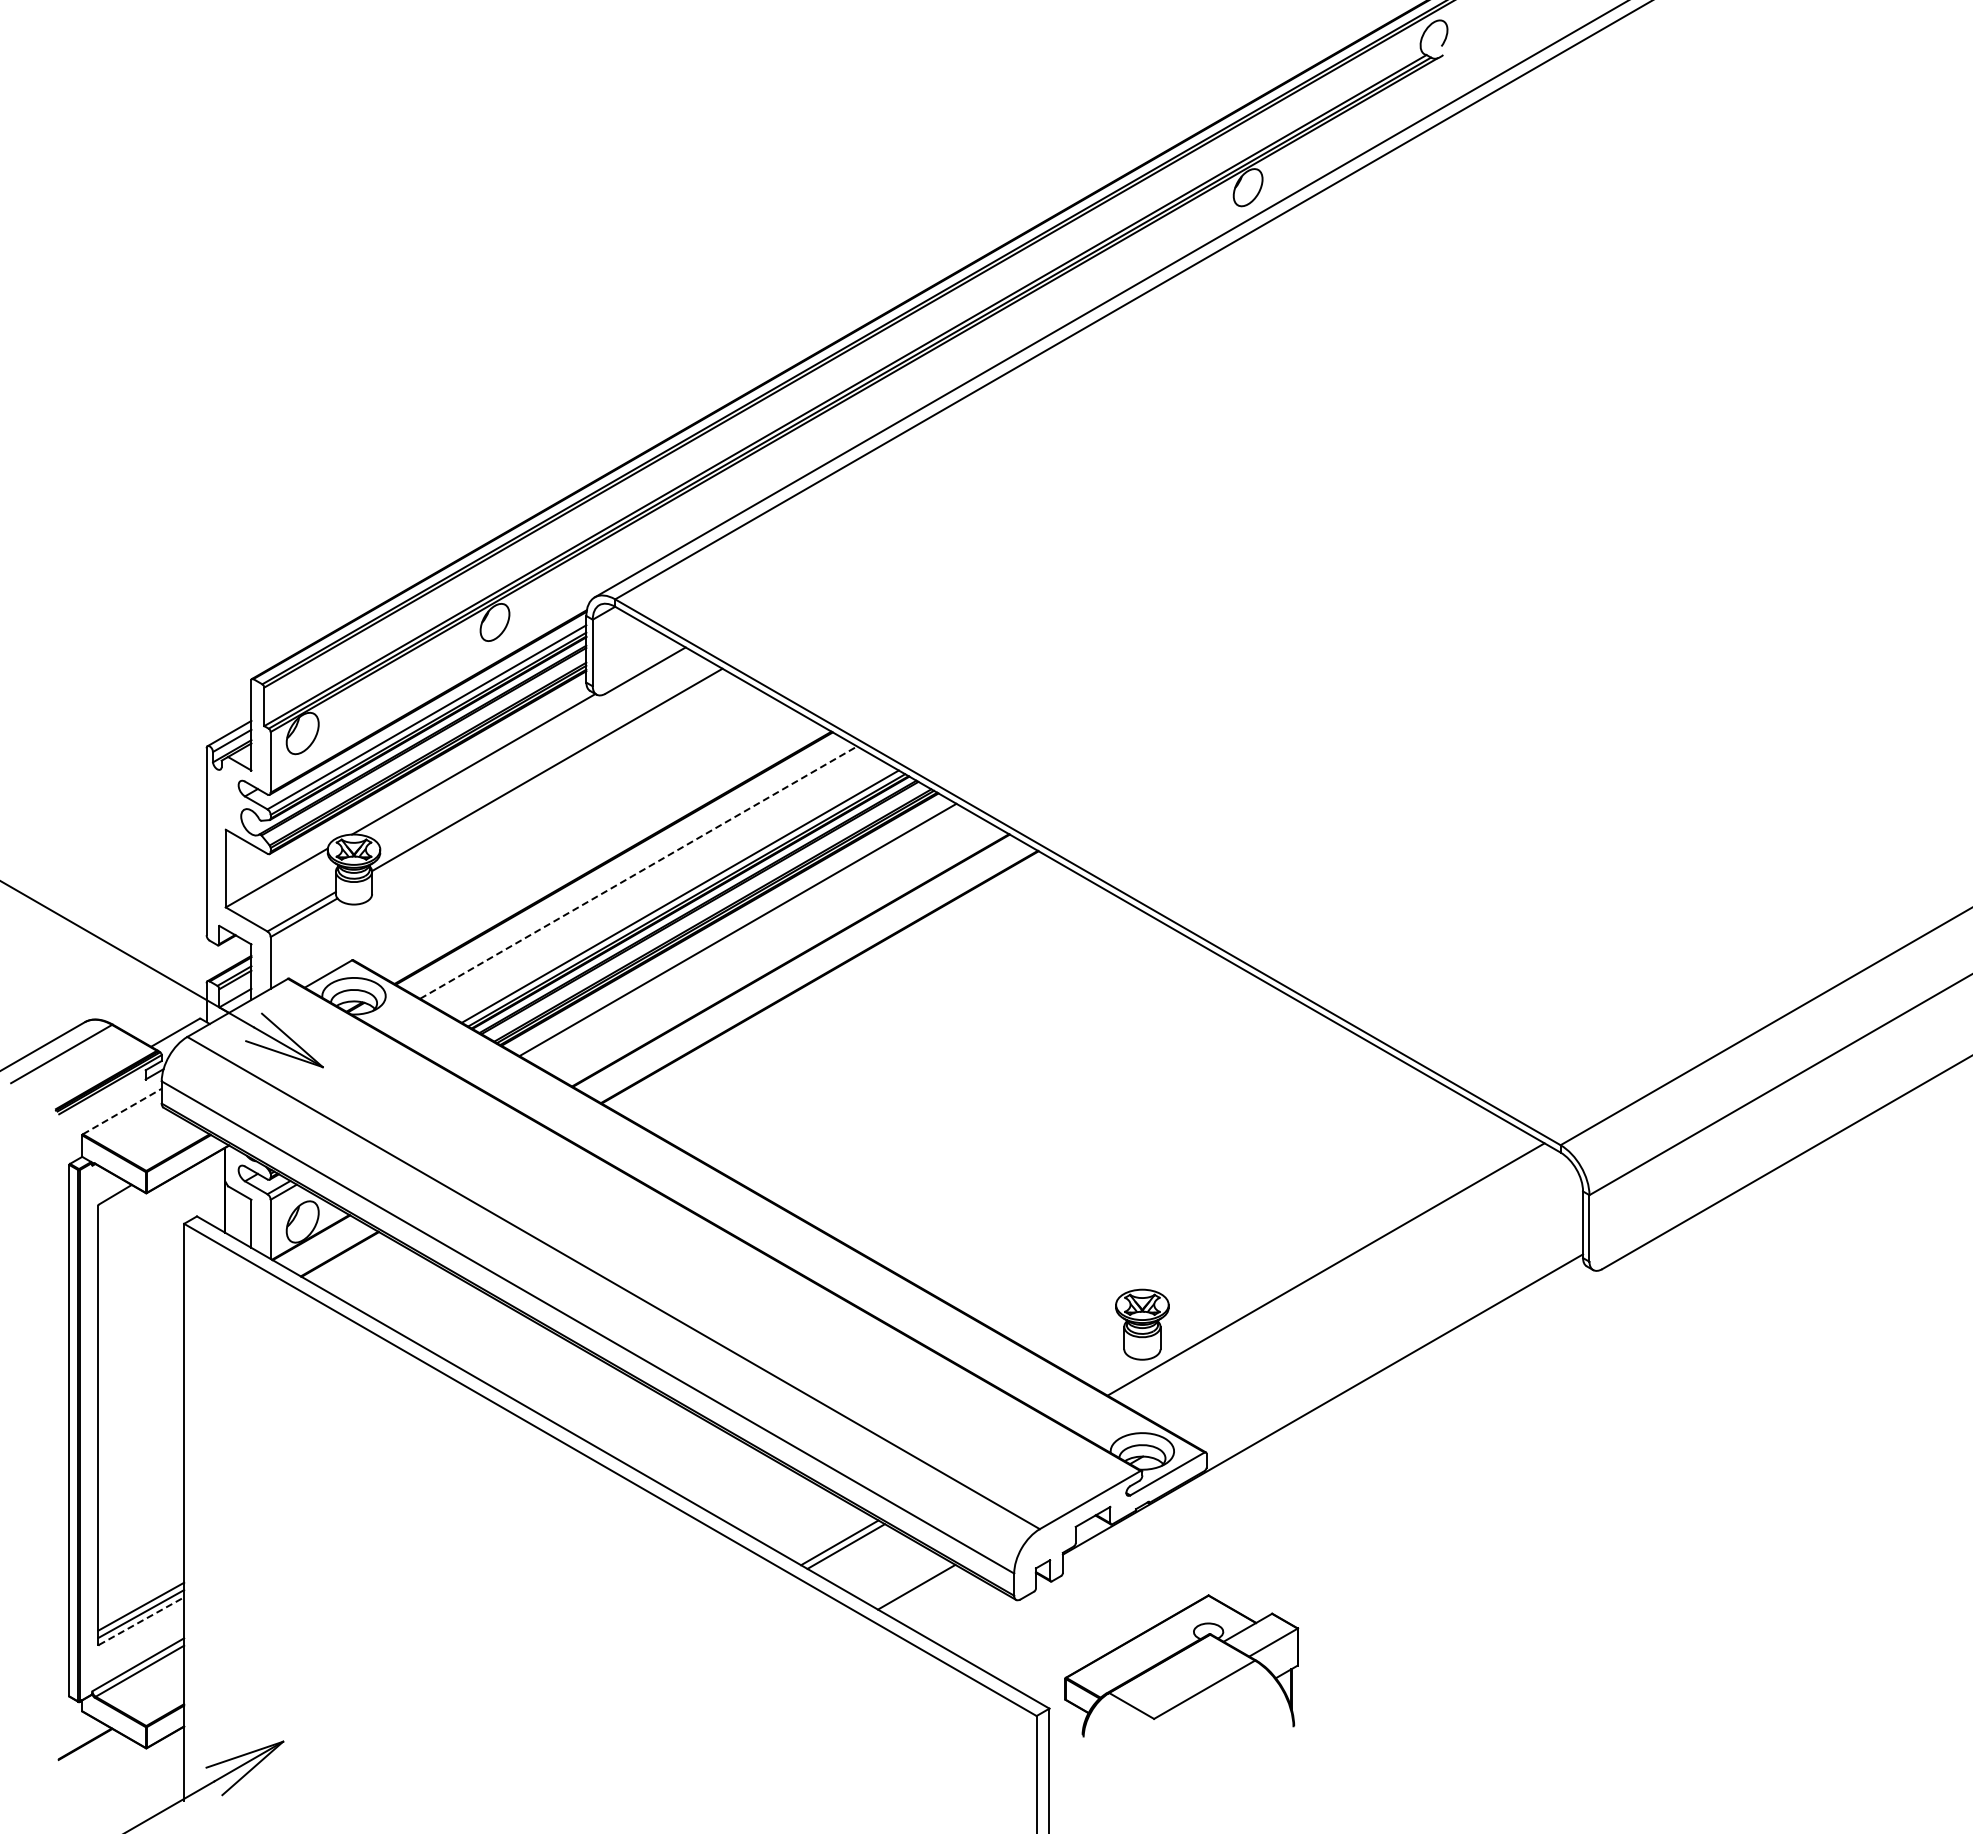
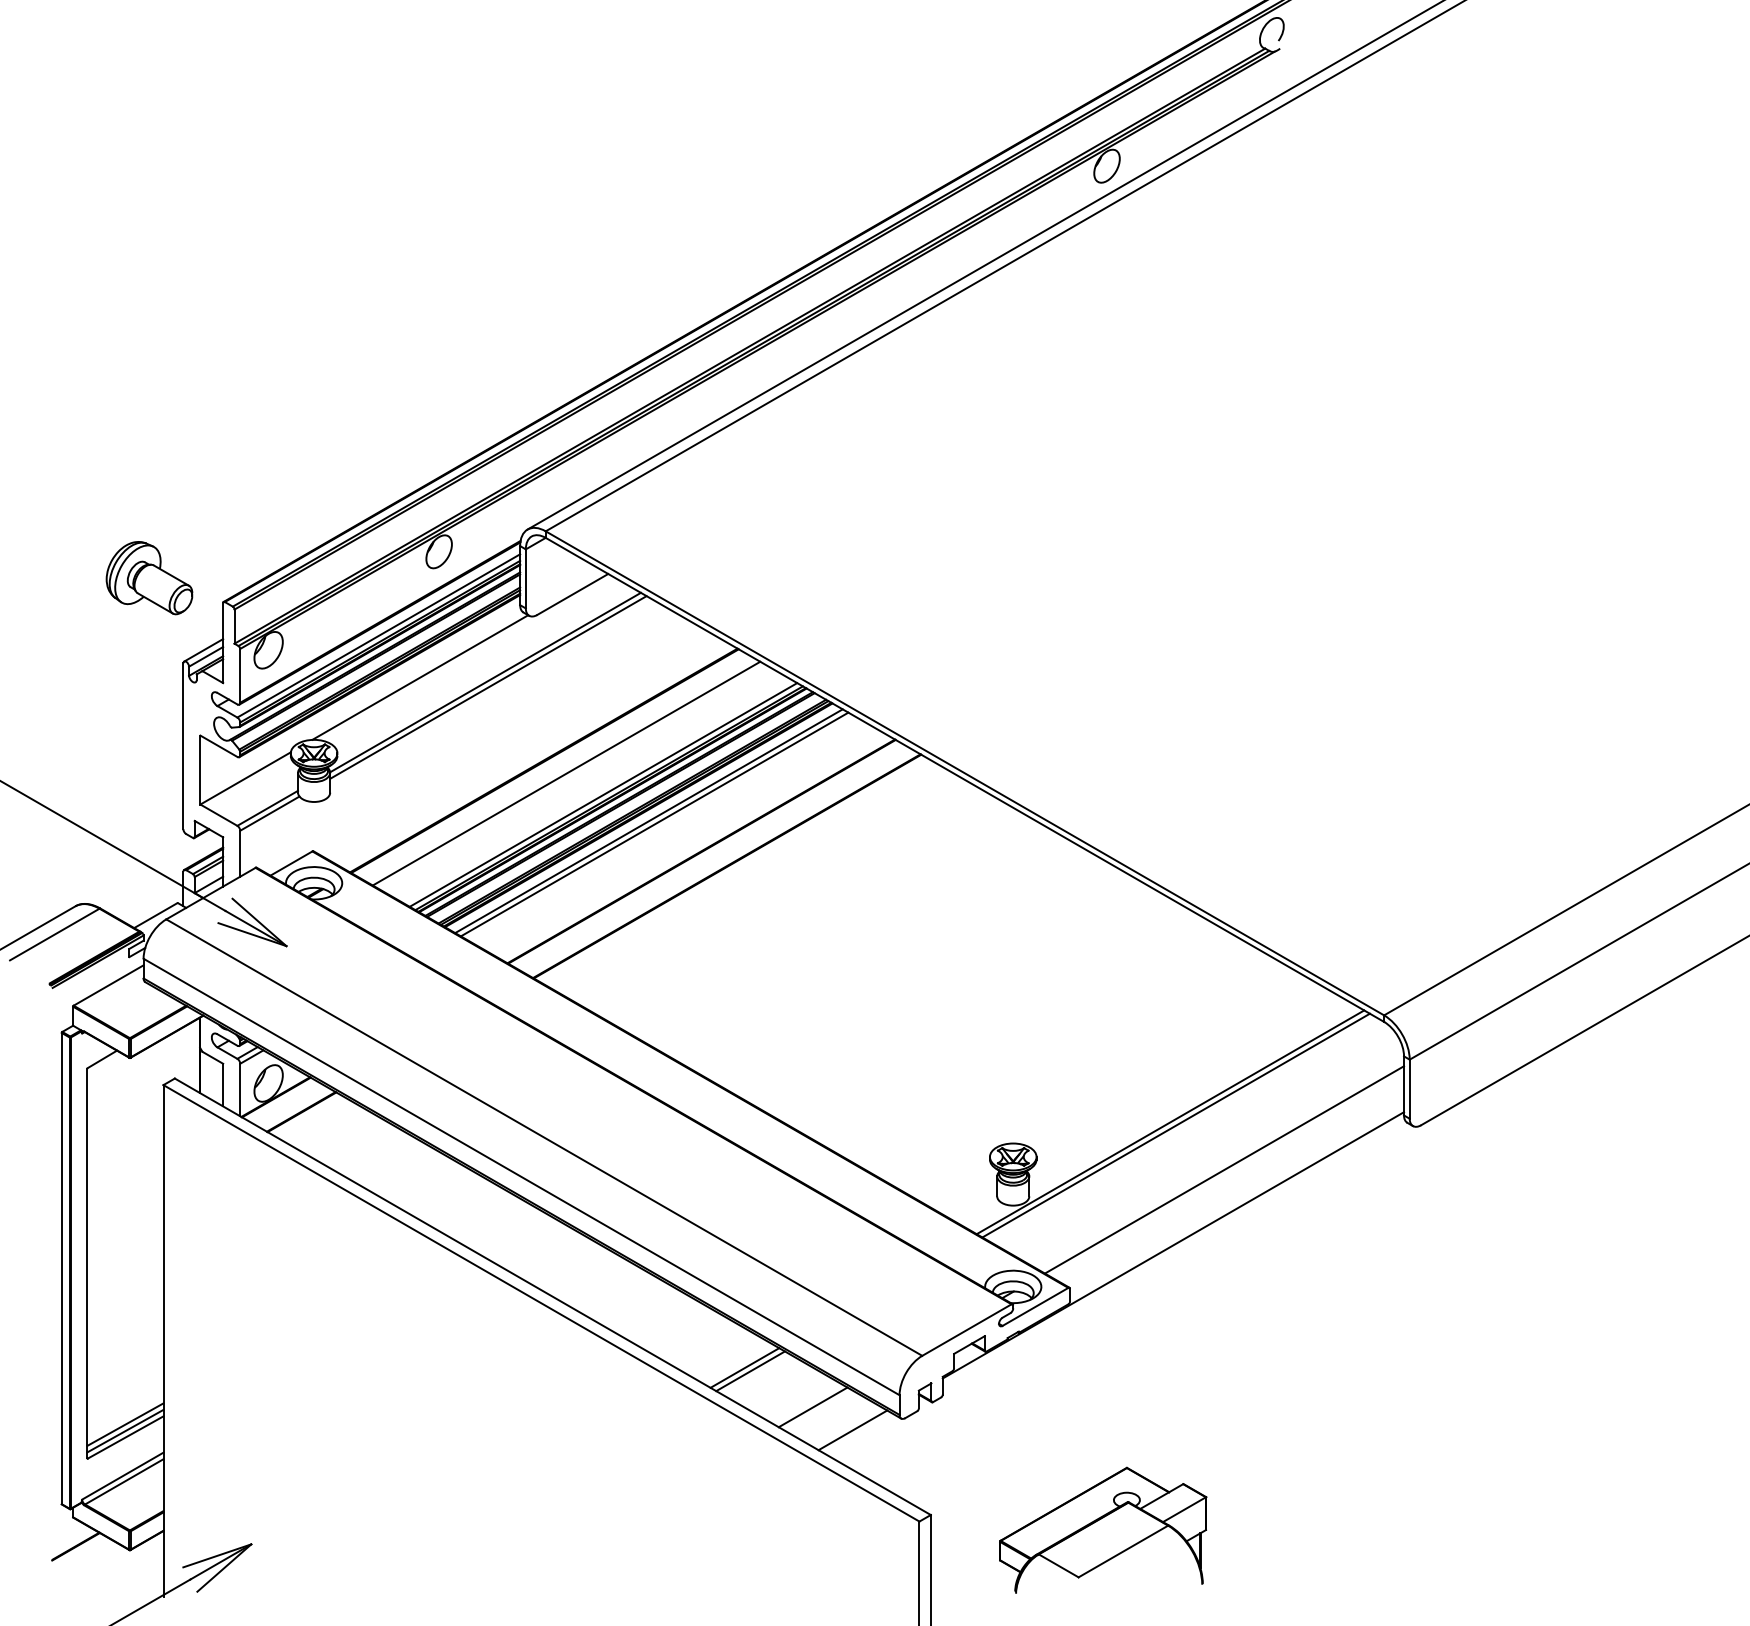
part: (168, 651) -> (149, 577), added
line: (550, 775) -> (488, 687), added
line: (639, 872) -> (567, 773), dashed -> solid
line: (731, 926) -> (648, 821), added
line: (122, 1111) -> (108, 985), dashed -> solid
line: (1319, 1265) -> (1170, 1122), added
line: (1380, 1319) -> (1224, 1169), added
line: (961, 1612) -> (852, 1429), added
line: (141, 1621) -> (125, 1437), dashed -> solid
part: (1181, 1665) -> (1102, 1529), moved

